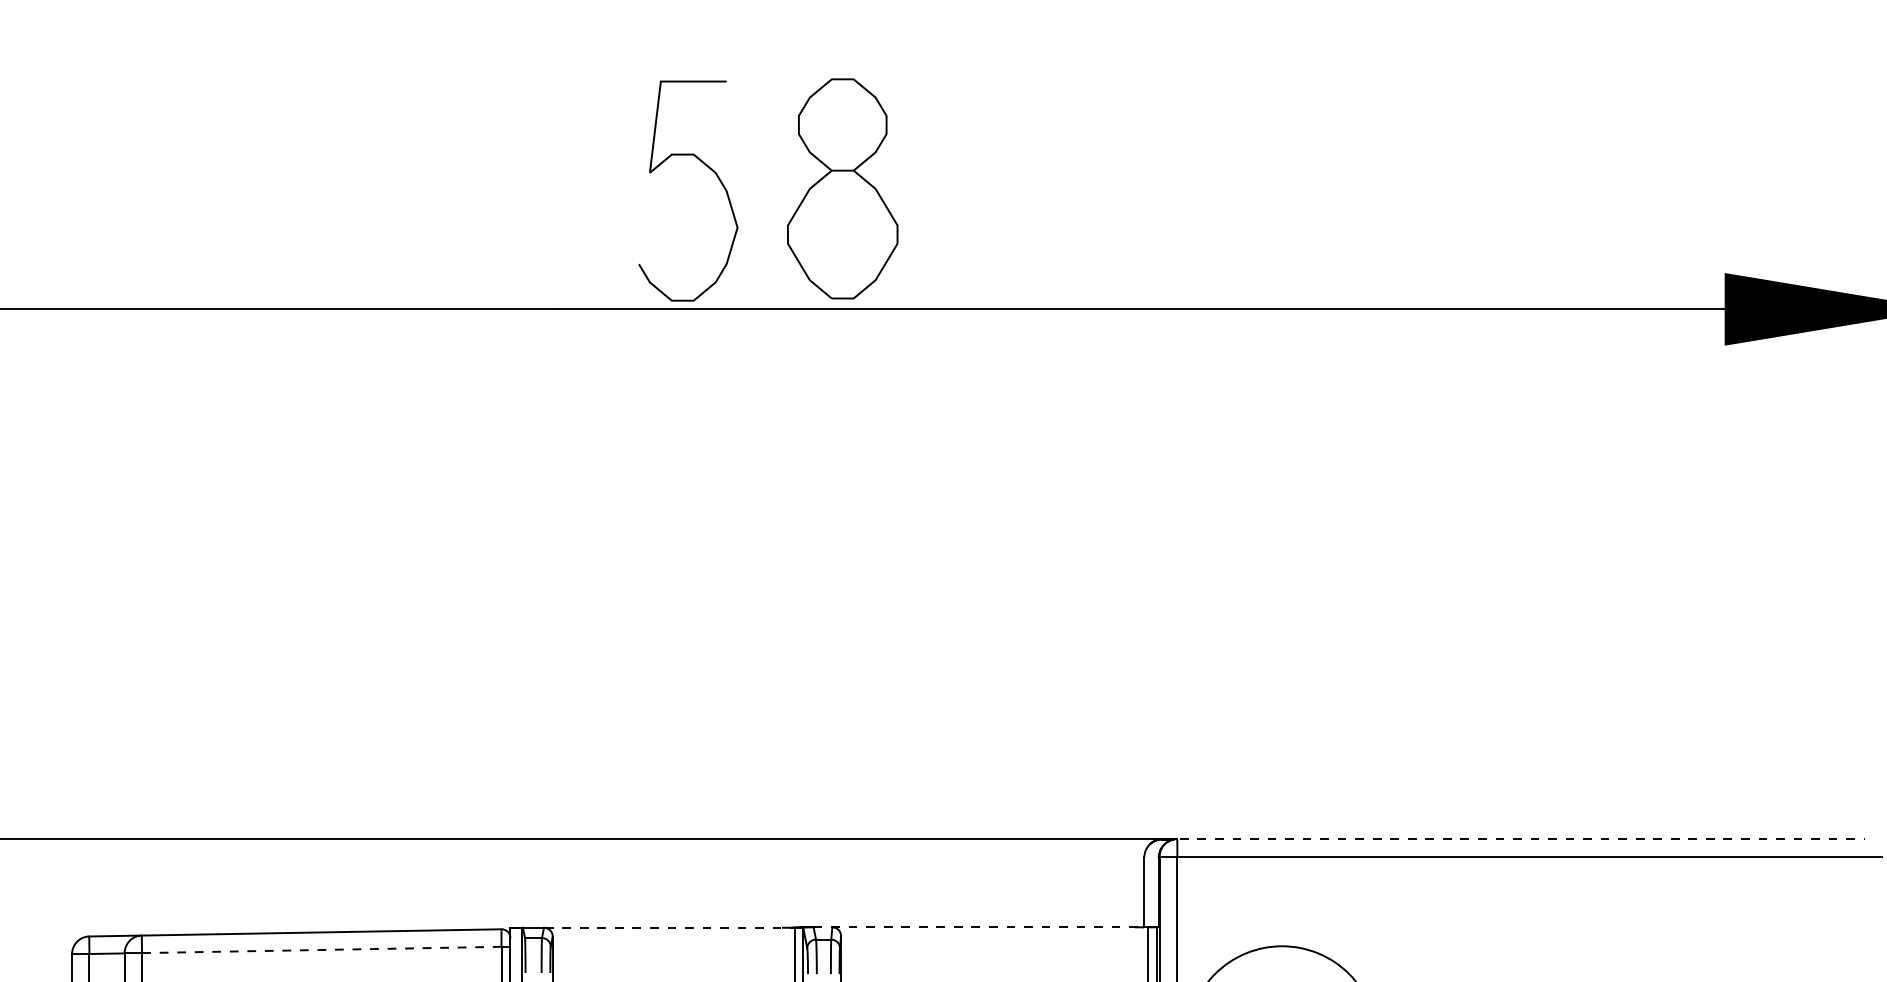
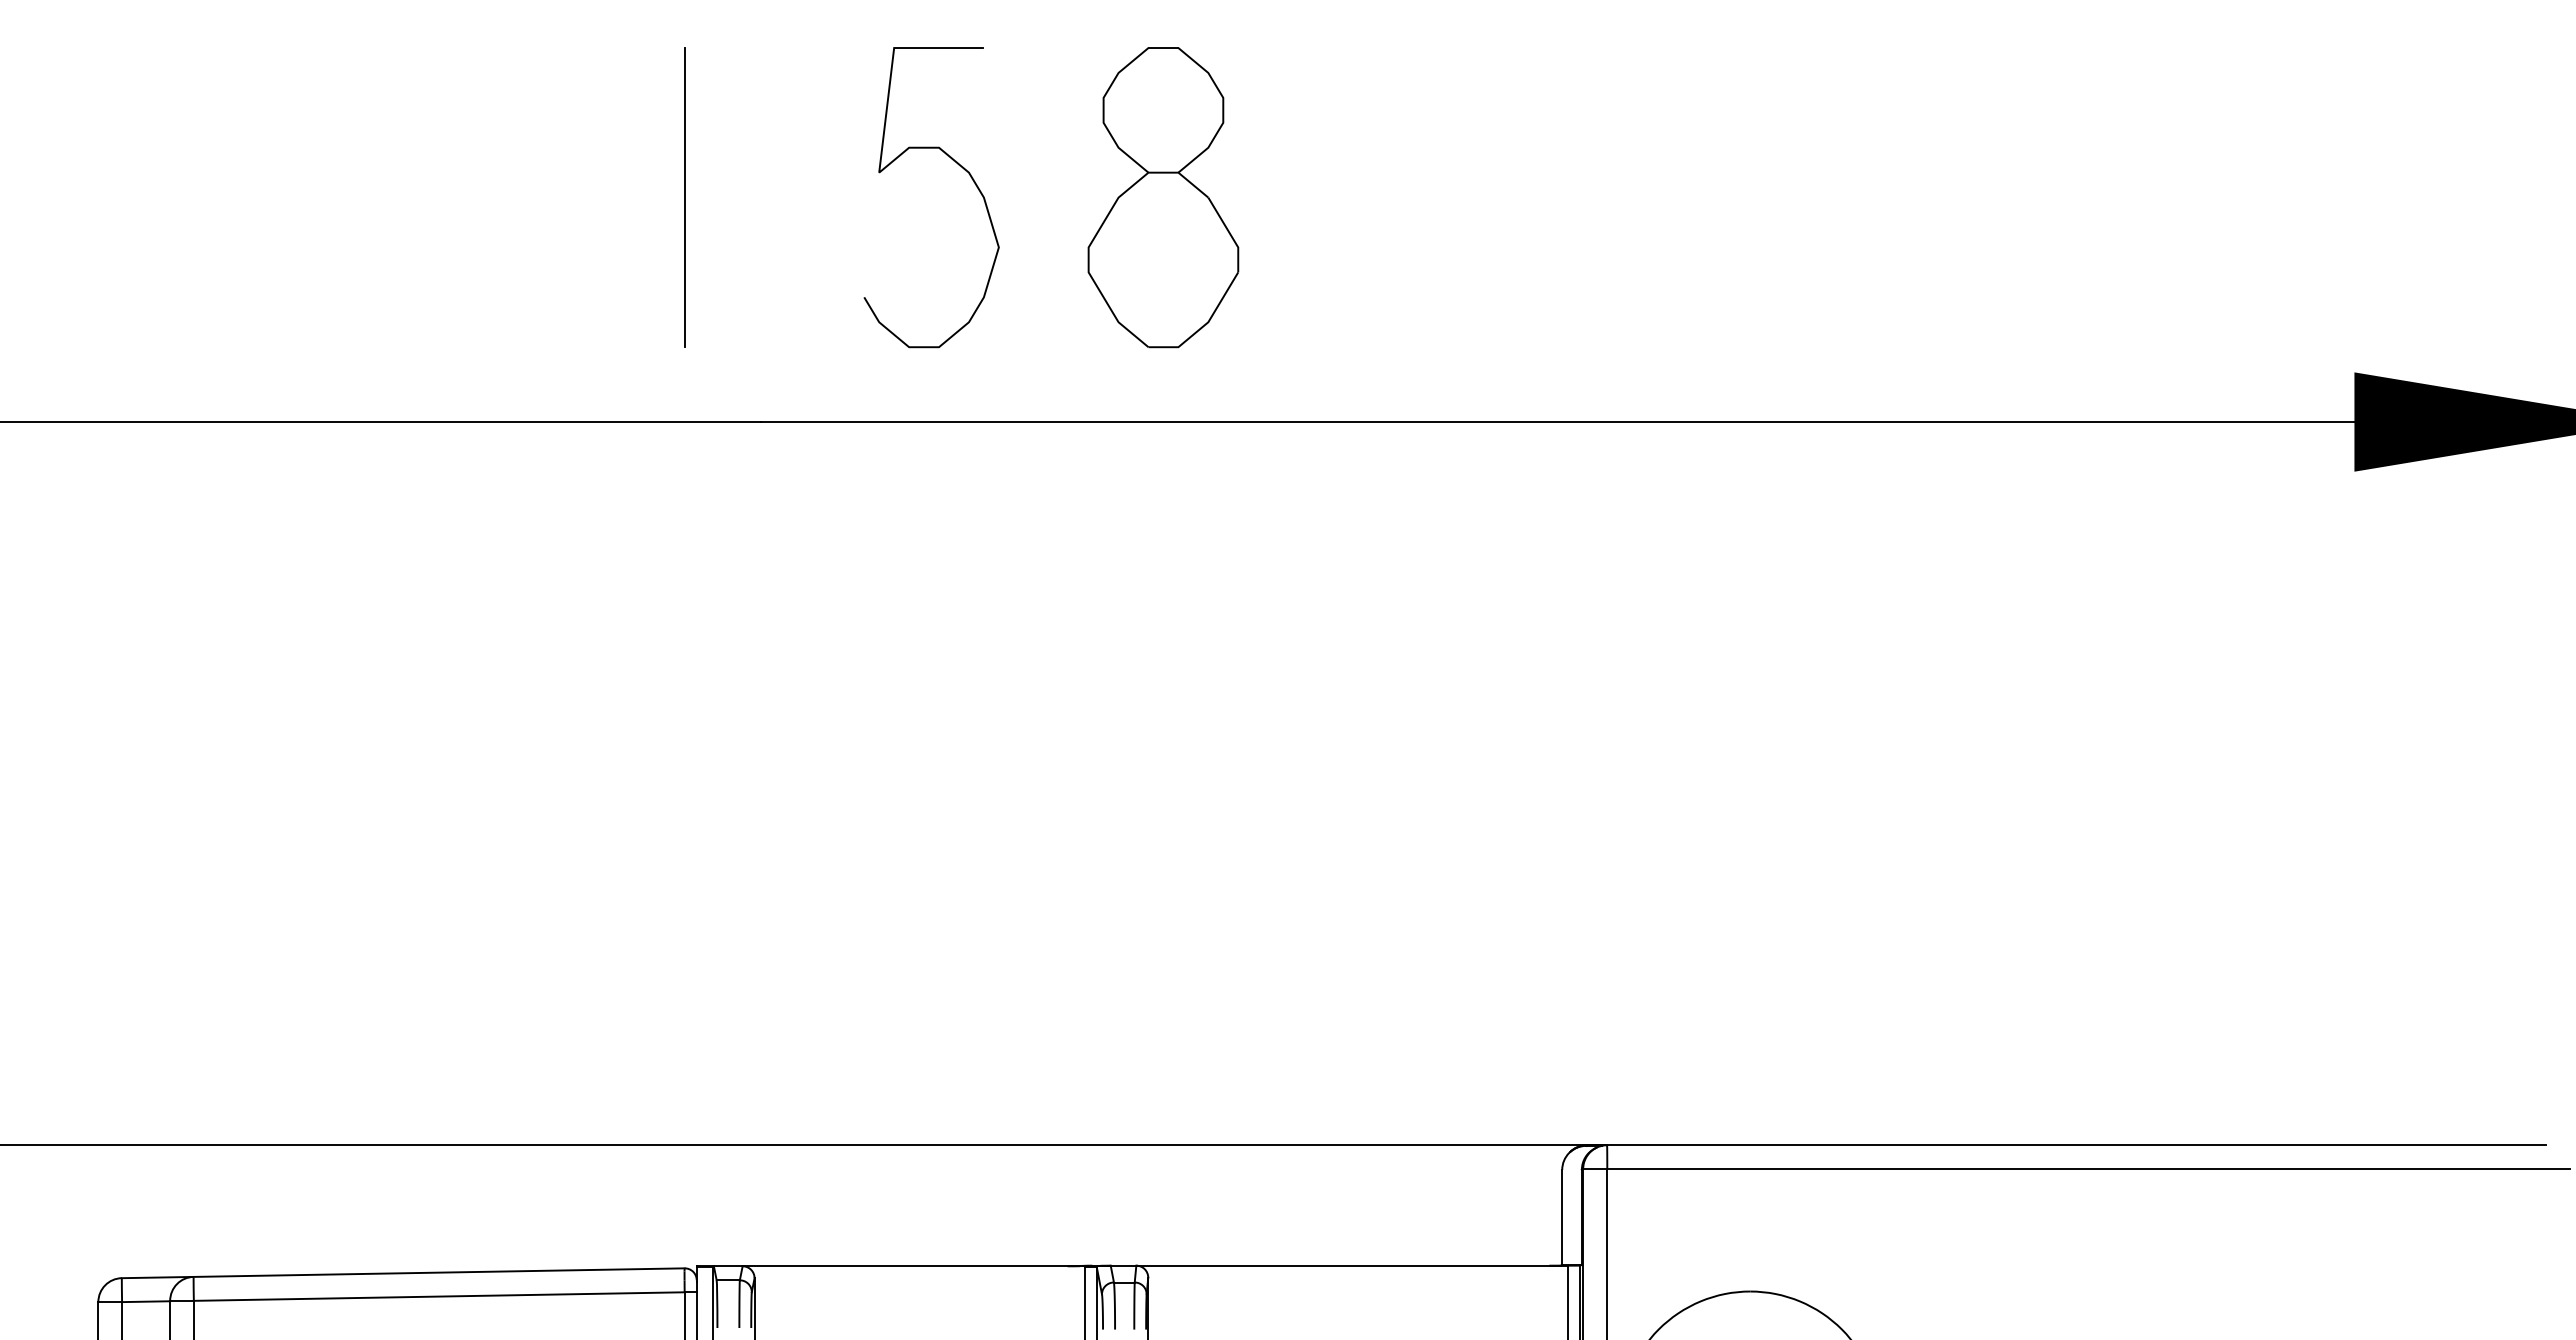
line: (501, 144) -> (684, 197), added
curve: (708, 167) -> (958, 165), moved
part: (842, 188) -> (1163, 197), moved
line: (1513, 839) -> (2066, 1145), dashed -> solid
line: (669, 927) -> (914, 1266), dashed -> solid
line: (981, 927) -> (1339, 1265), dashed -> solid
line: (321, 949) -> (438, 1296), dashed -> solid

